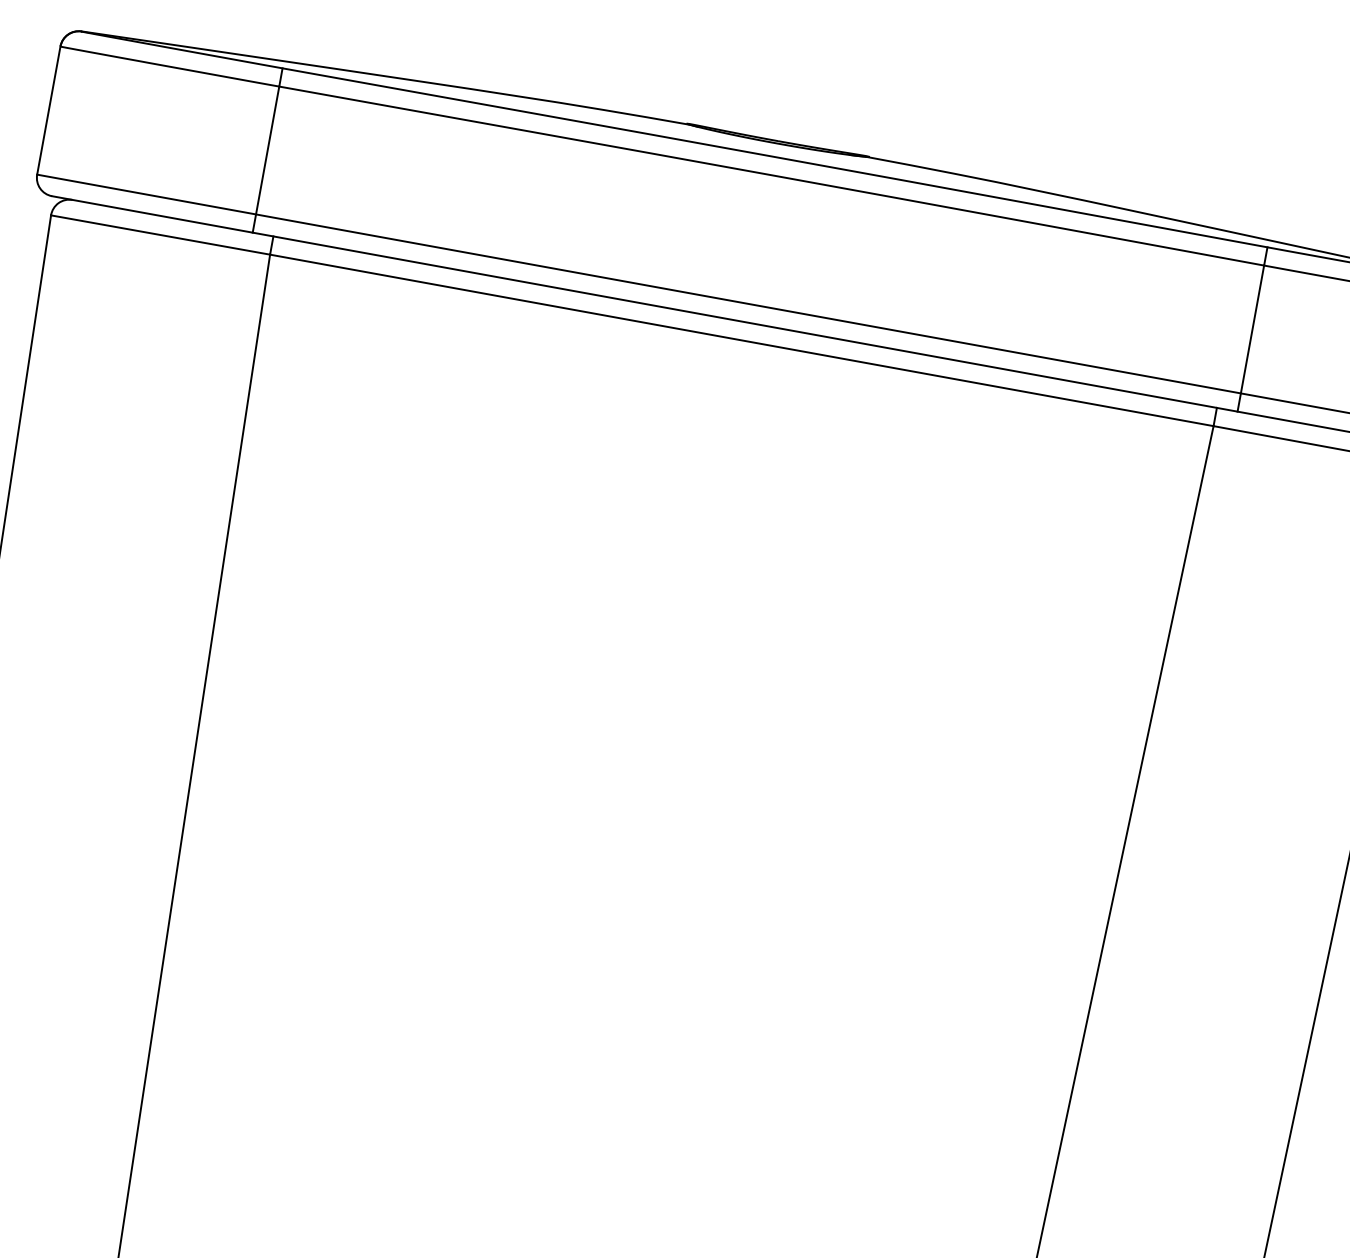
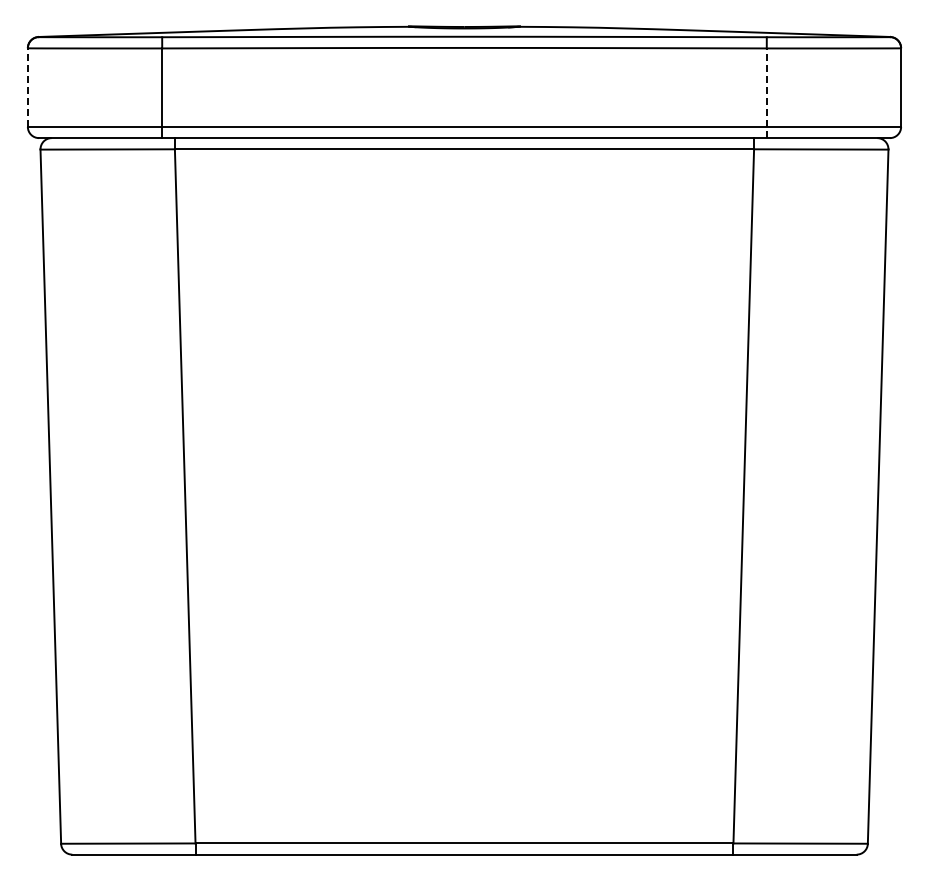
line: (48, 110) -> (27, 87), solid -> dashed
line: (1250, 338) -> (766, 93), solid -> dashed

